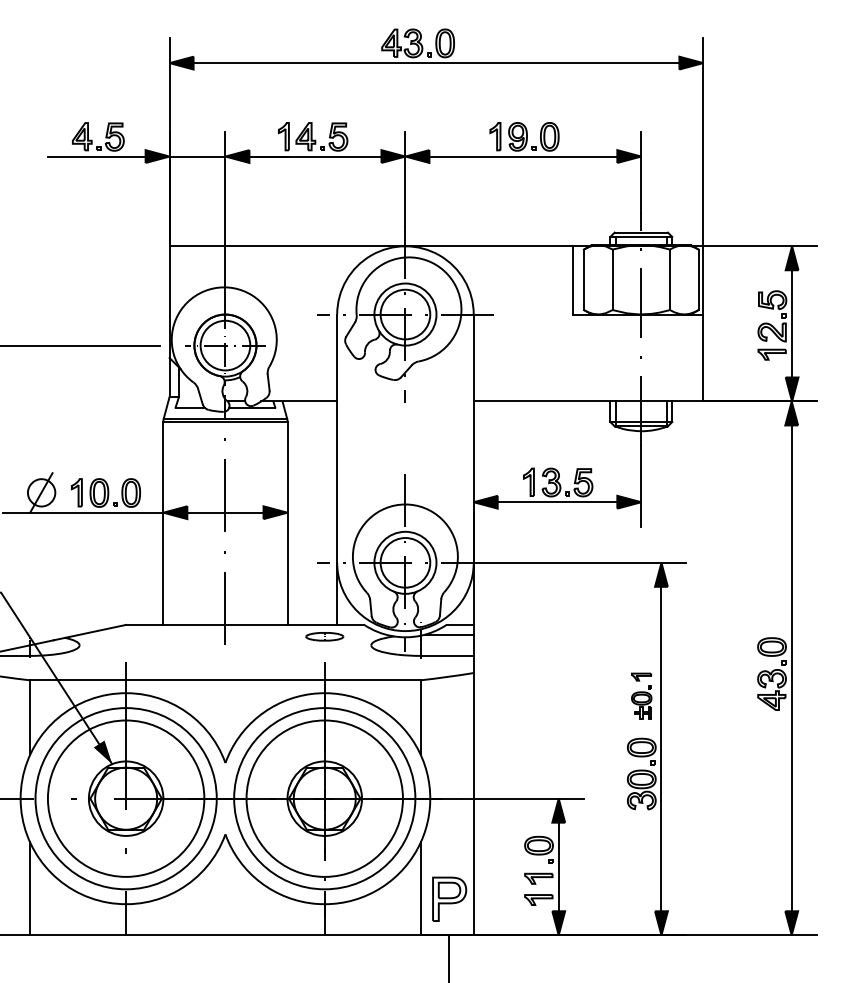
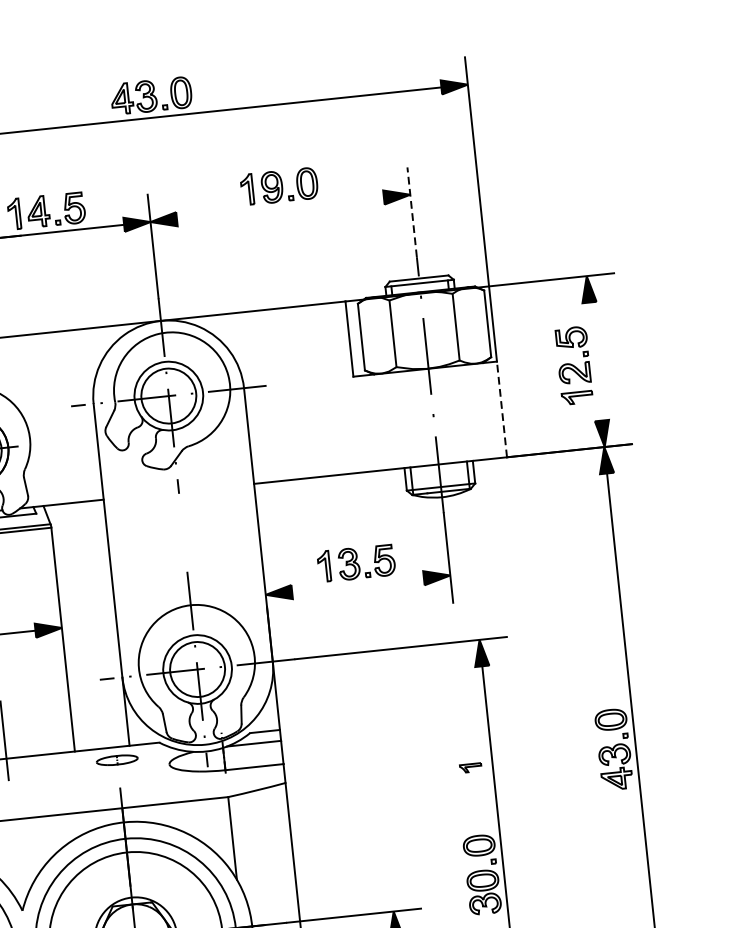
line: (523, 156) -> (280, 208), removed
line: (641, 172) -> (412, 212), solid -> dashed
line: (792, 323) -> (596, 361), removed
line: (703, 357) -> (502, 408), solid -> dashed
line: (557, 502) -> (358, 585), removed
part: (641, 702) -> (473, 796), removed

